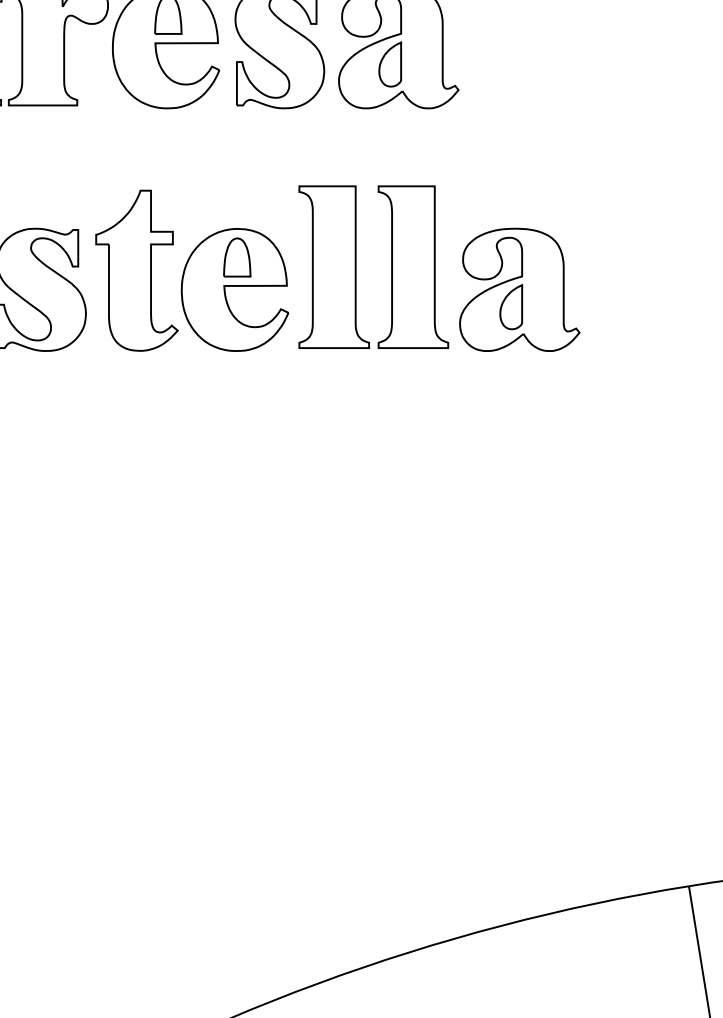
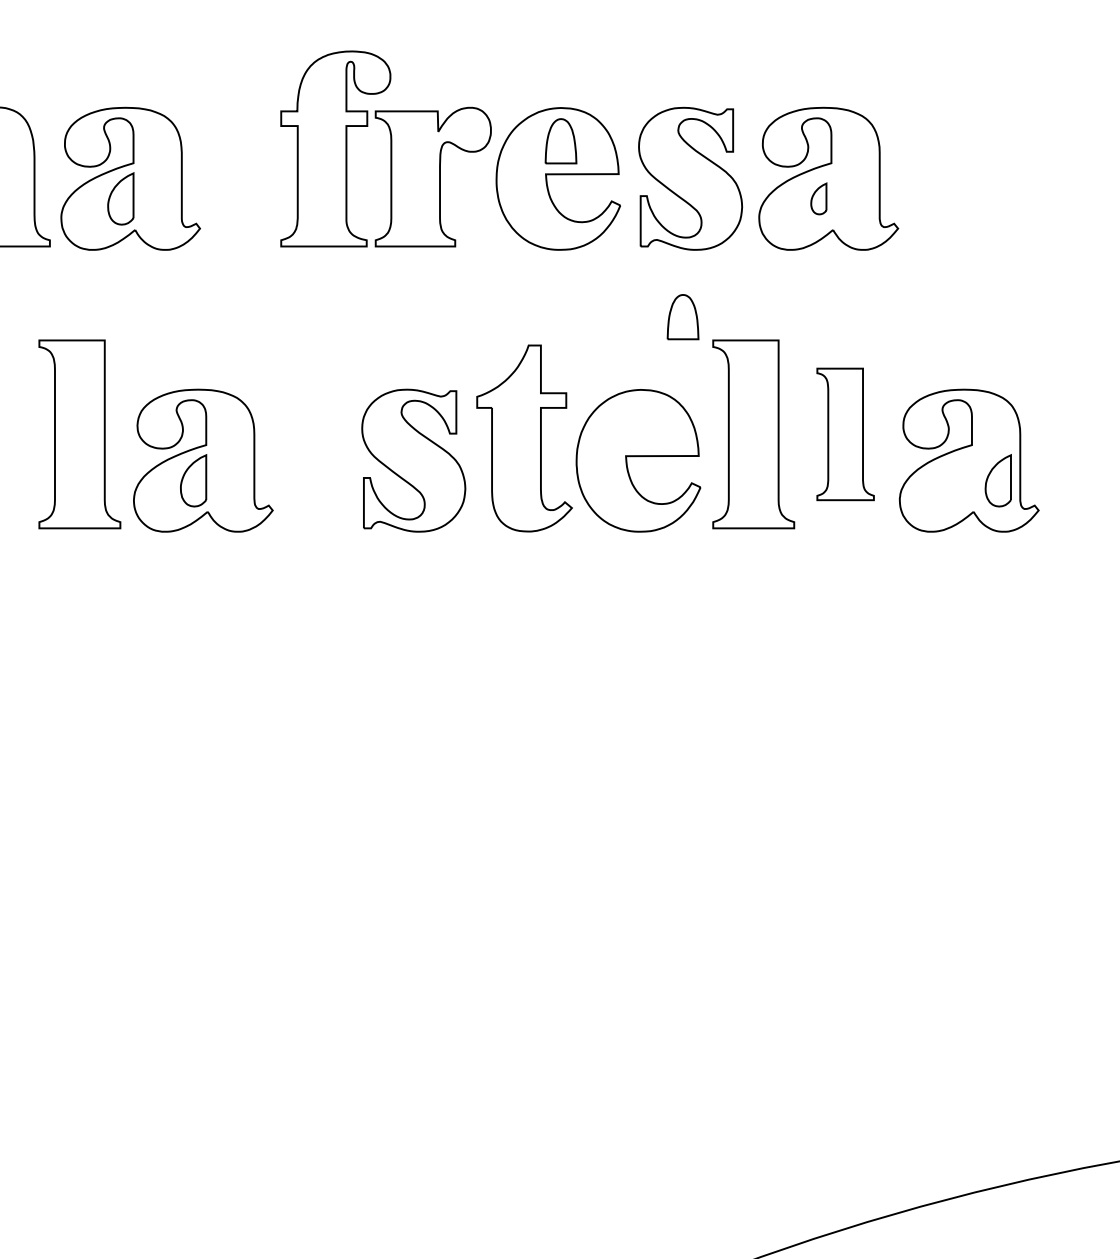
part: (390, 64) -> (818, 198), size x0.6
part: (236, 257) -> (682, 317), moved
part: (413, 267) -> (845, 434), size x0.7
part: (510, 306) -> (997, 480), moved

